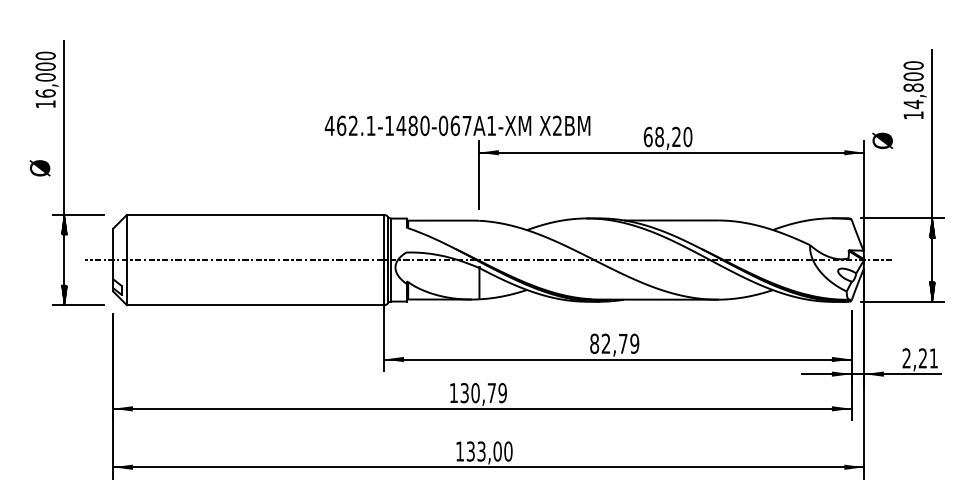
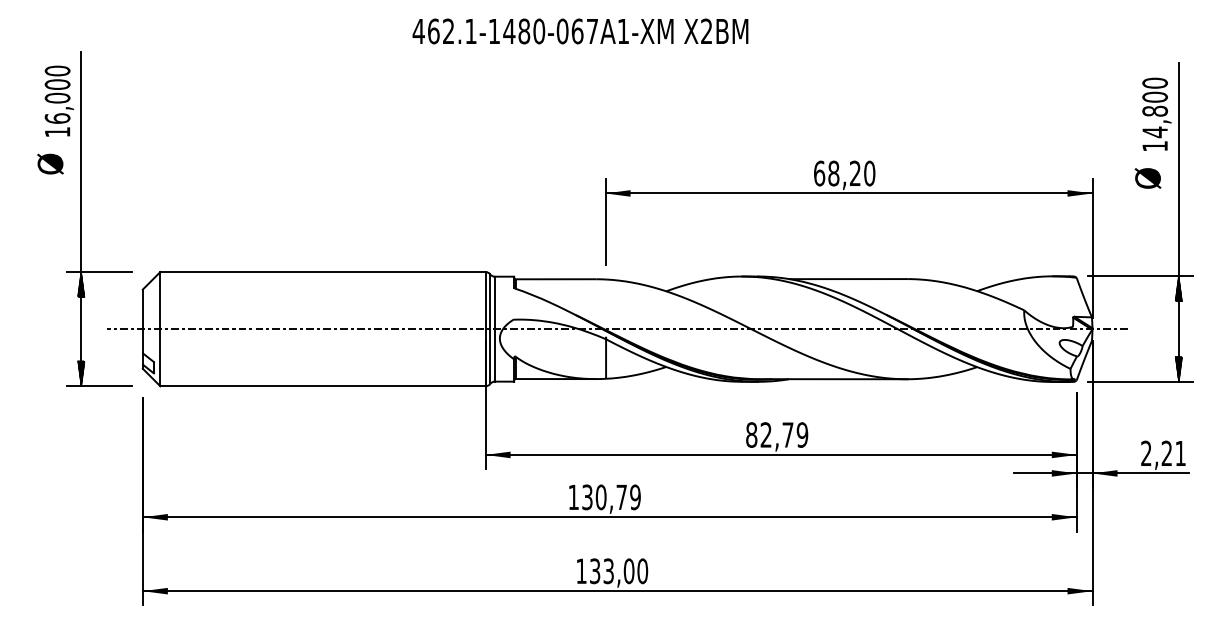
text: (457, 125) -> (580, 31), moved
text: (882, 140) -> (1147, 178), moved
text: (40, 167) -> (50, 163), moved

